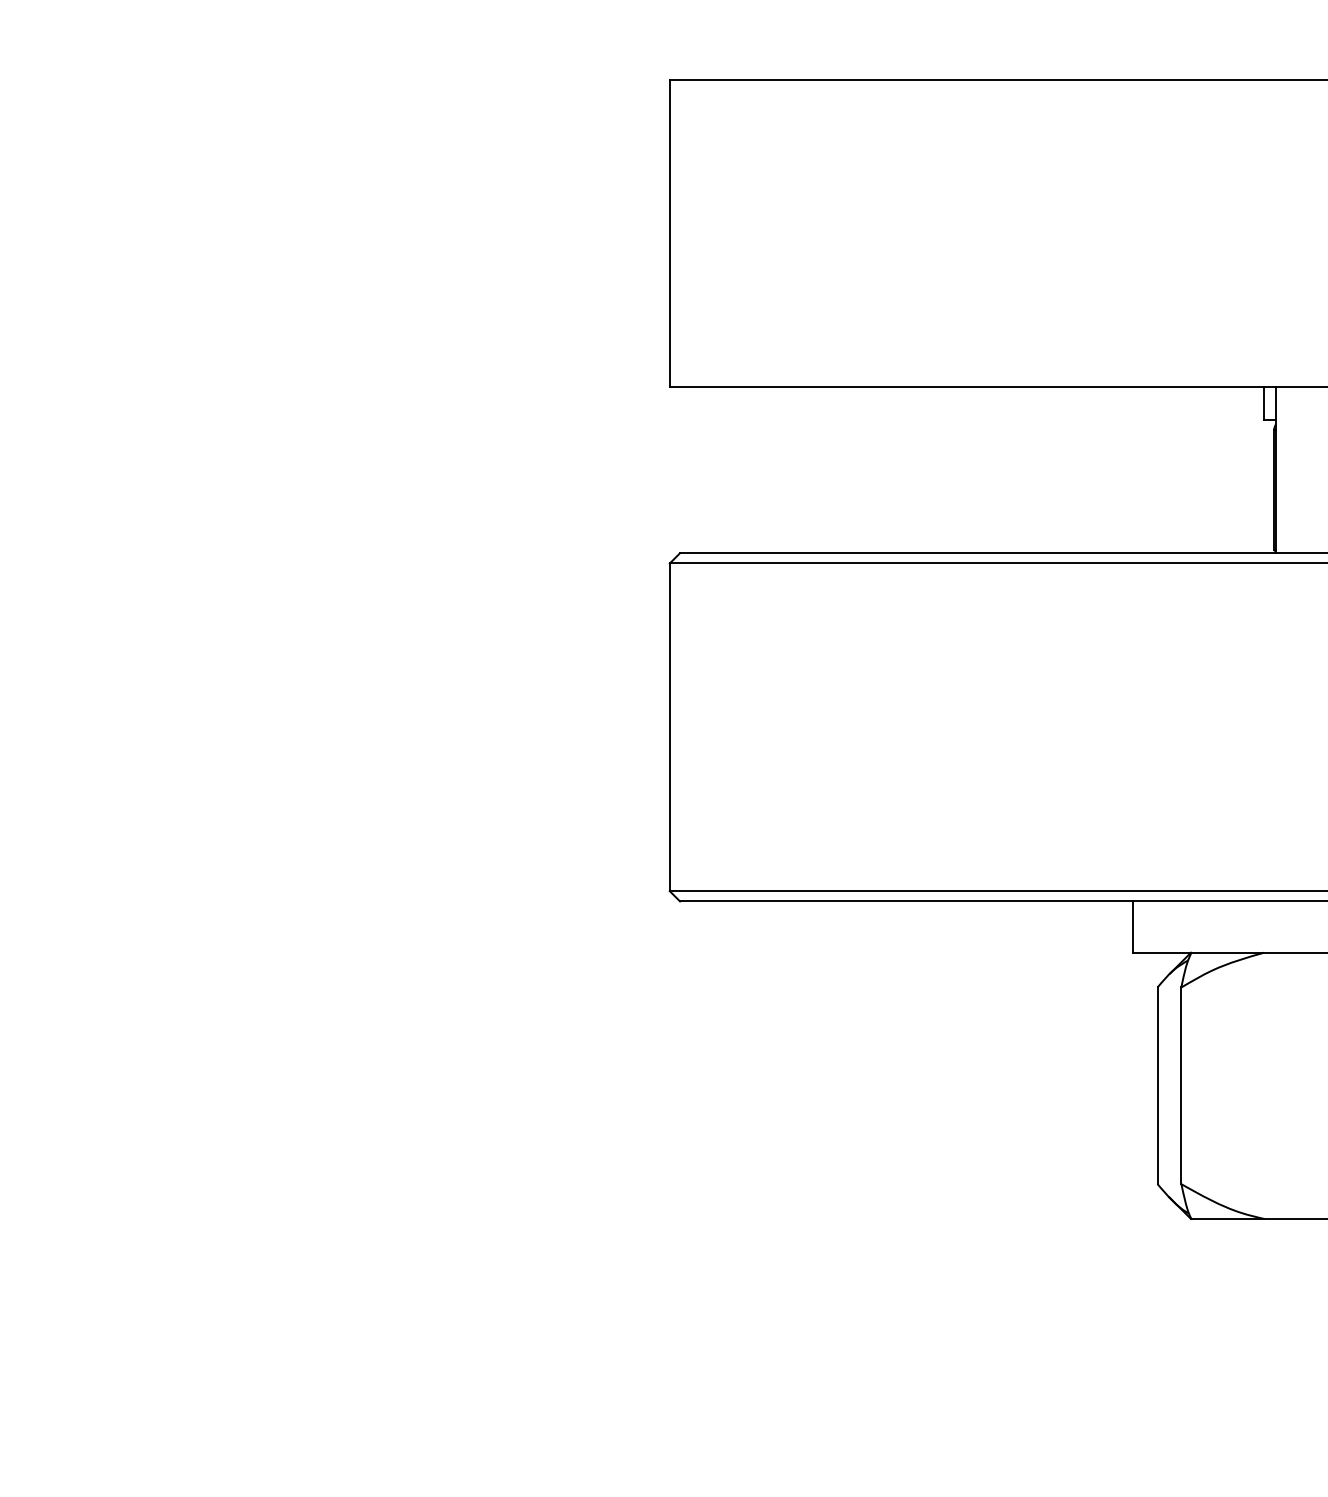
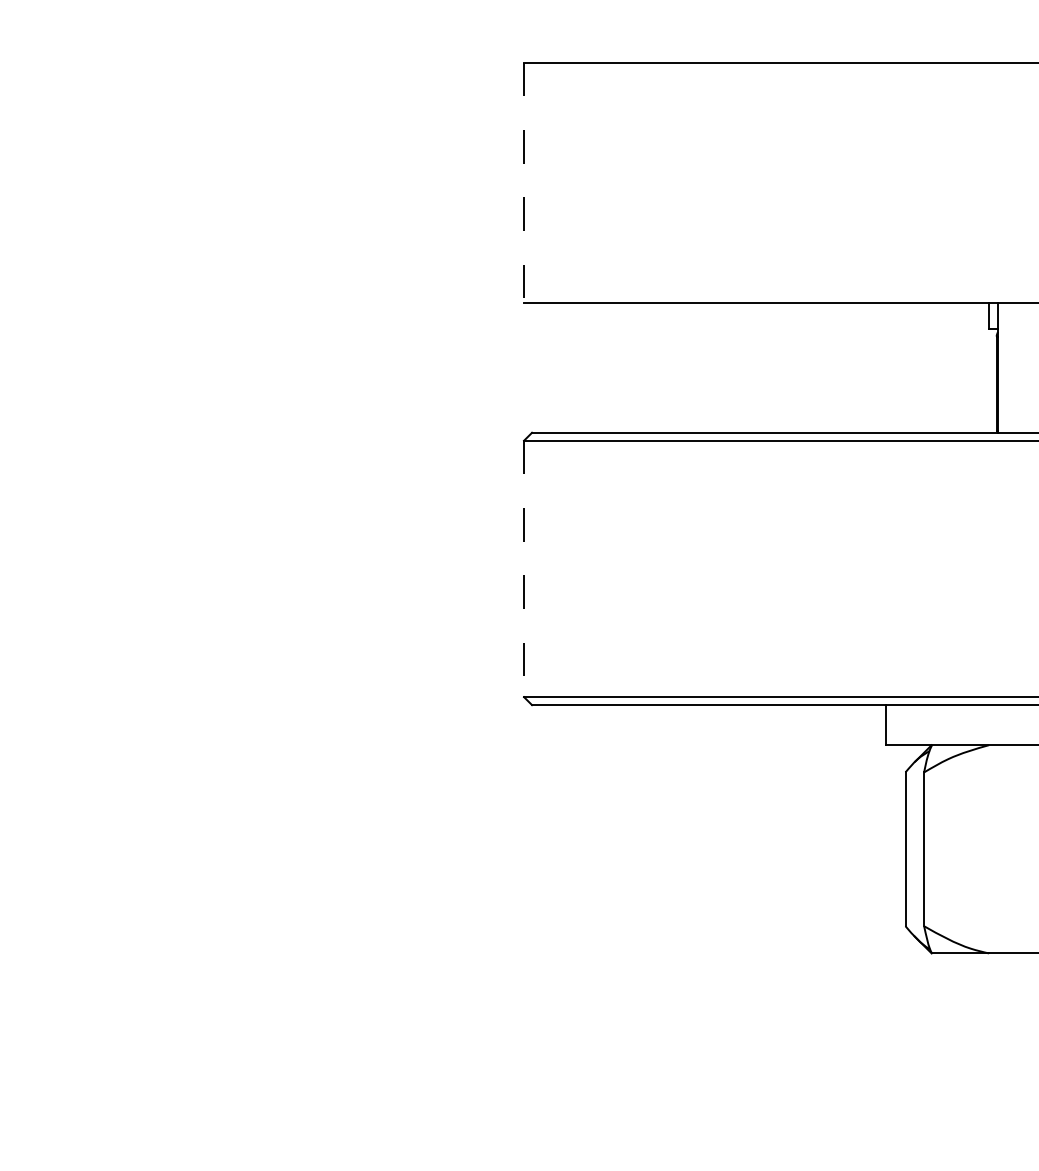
line: (669, 233) -> (523, 182), solid -> dashed
line: (669, 727) -> (523, 569), solid -> dashed

